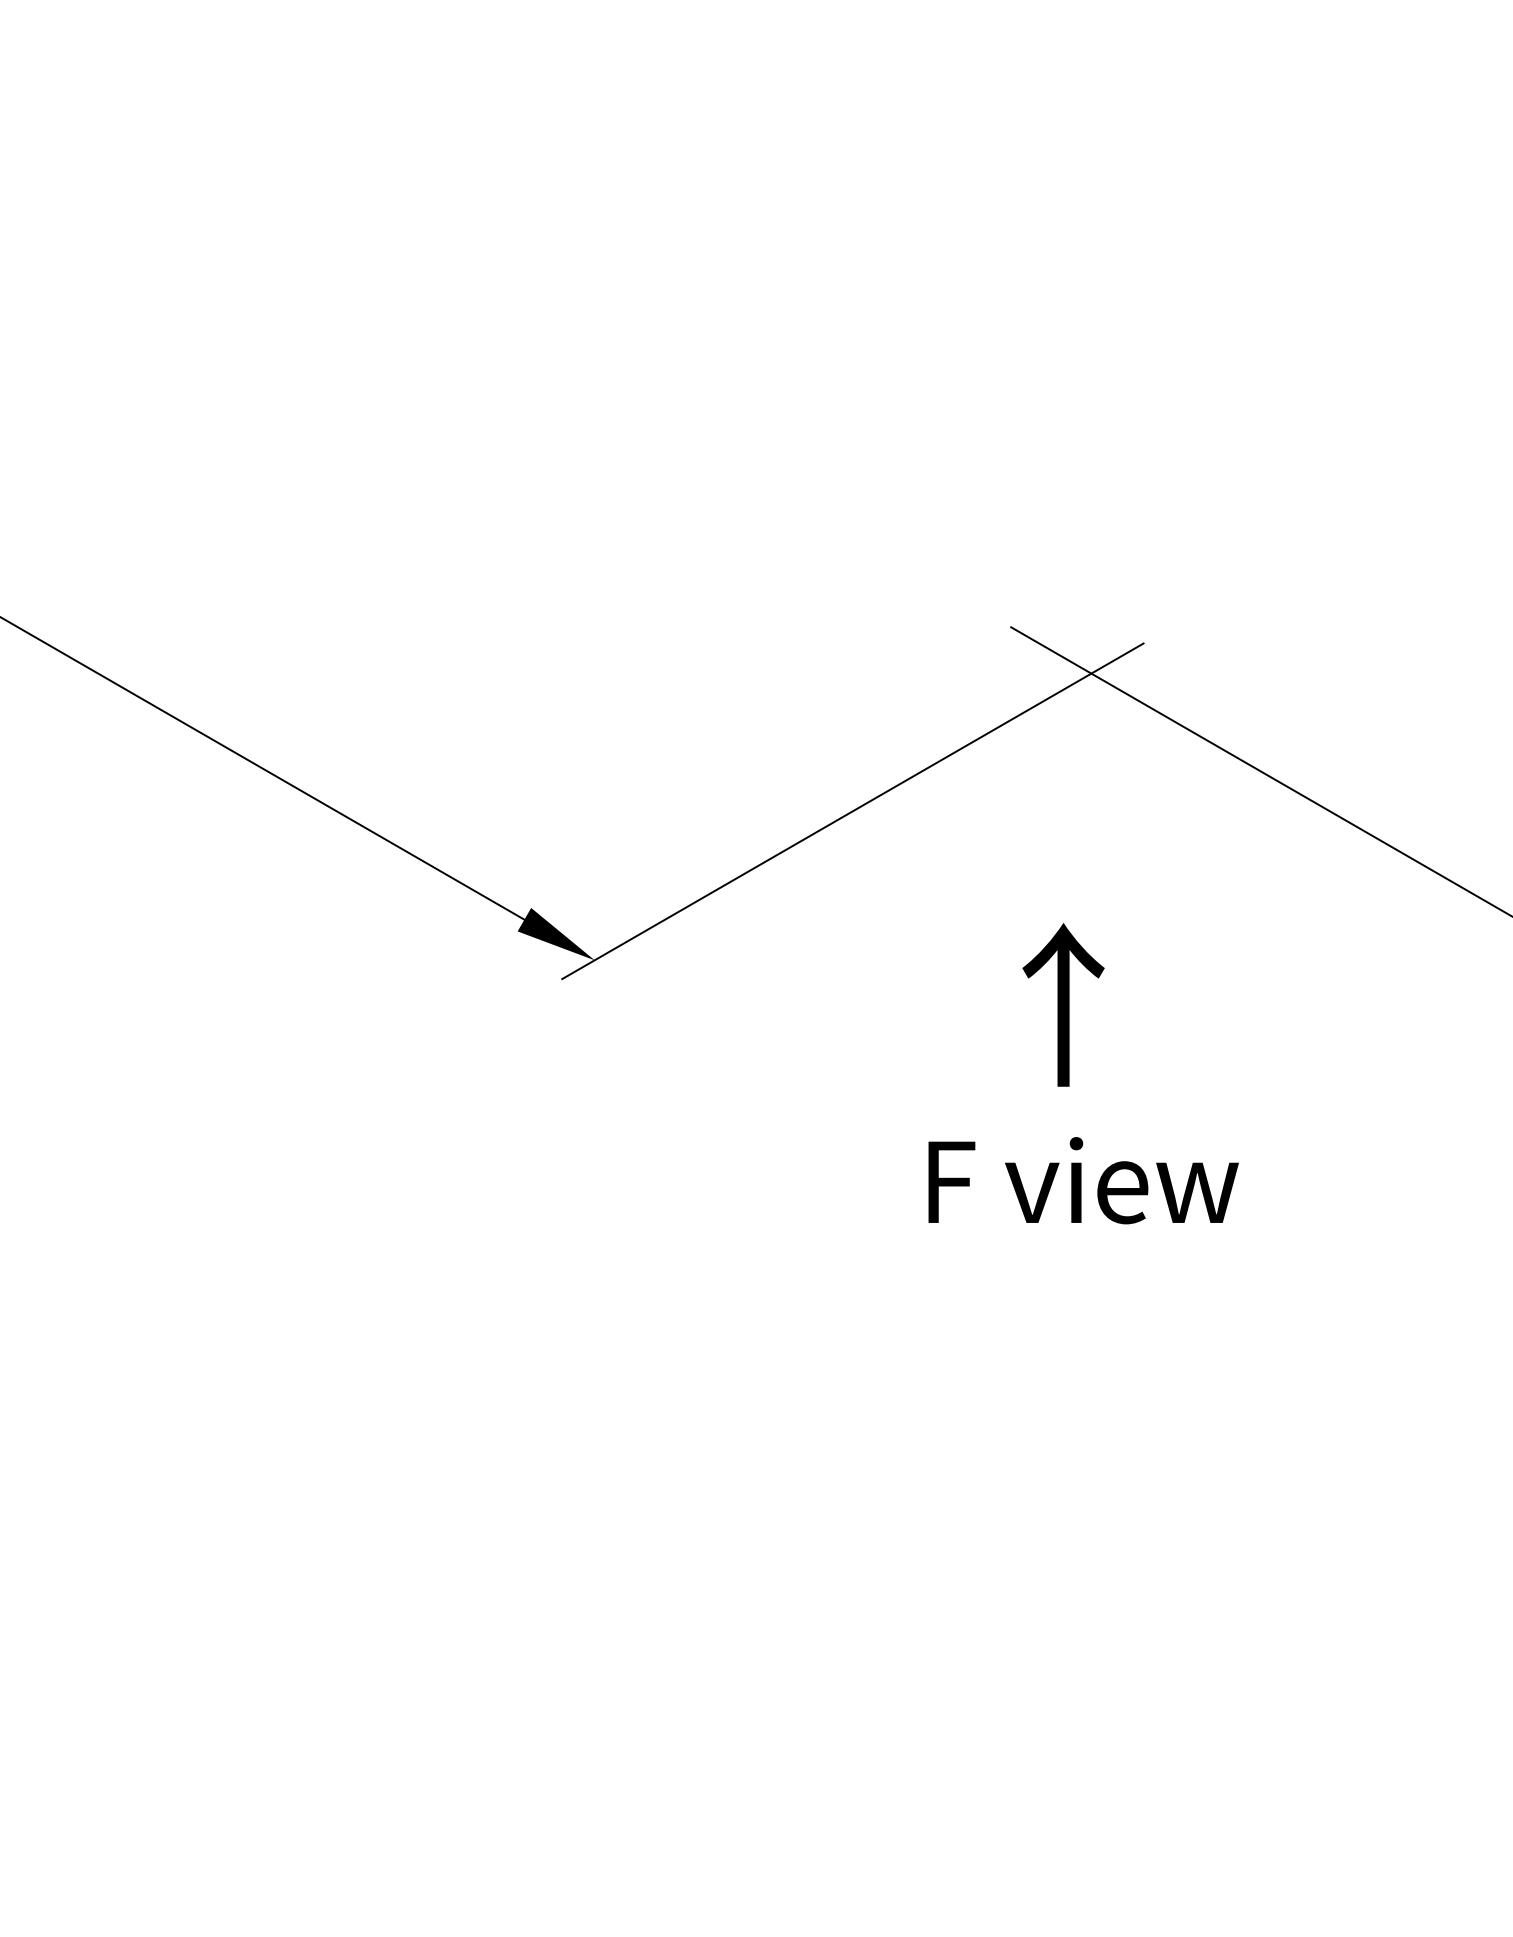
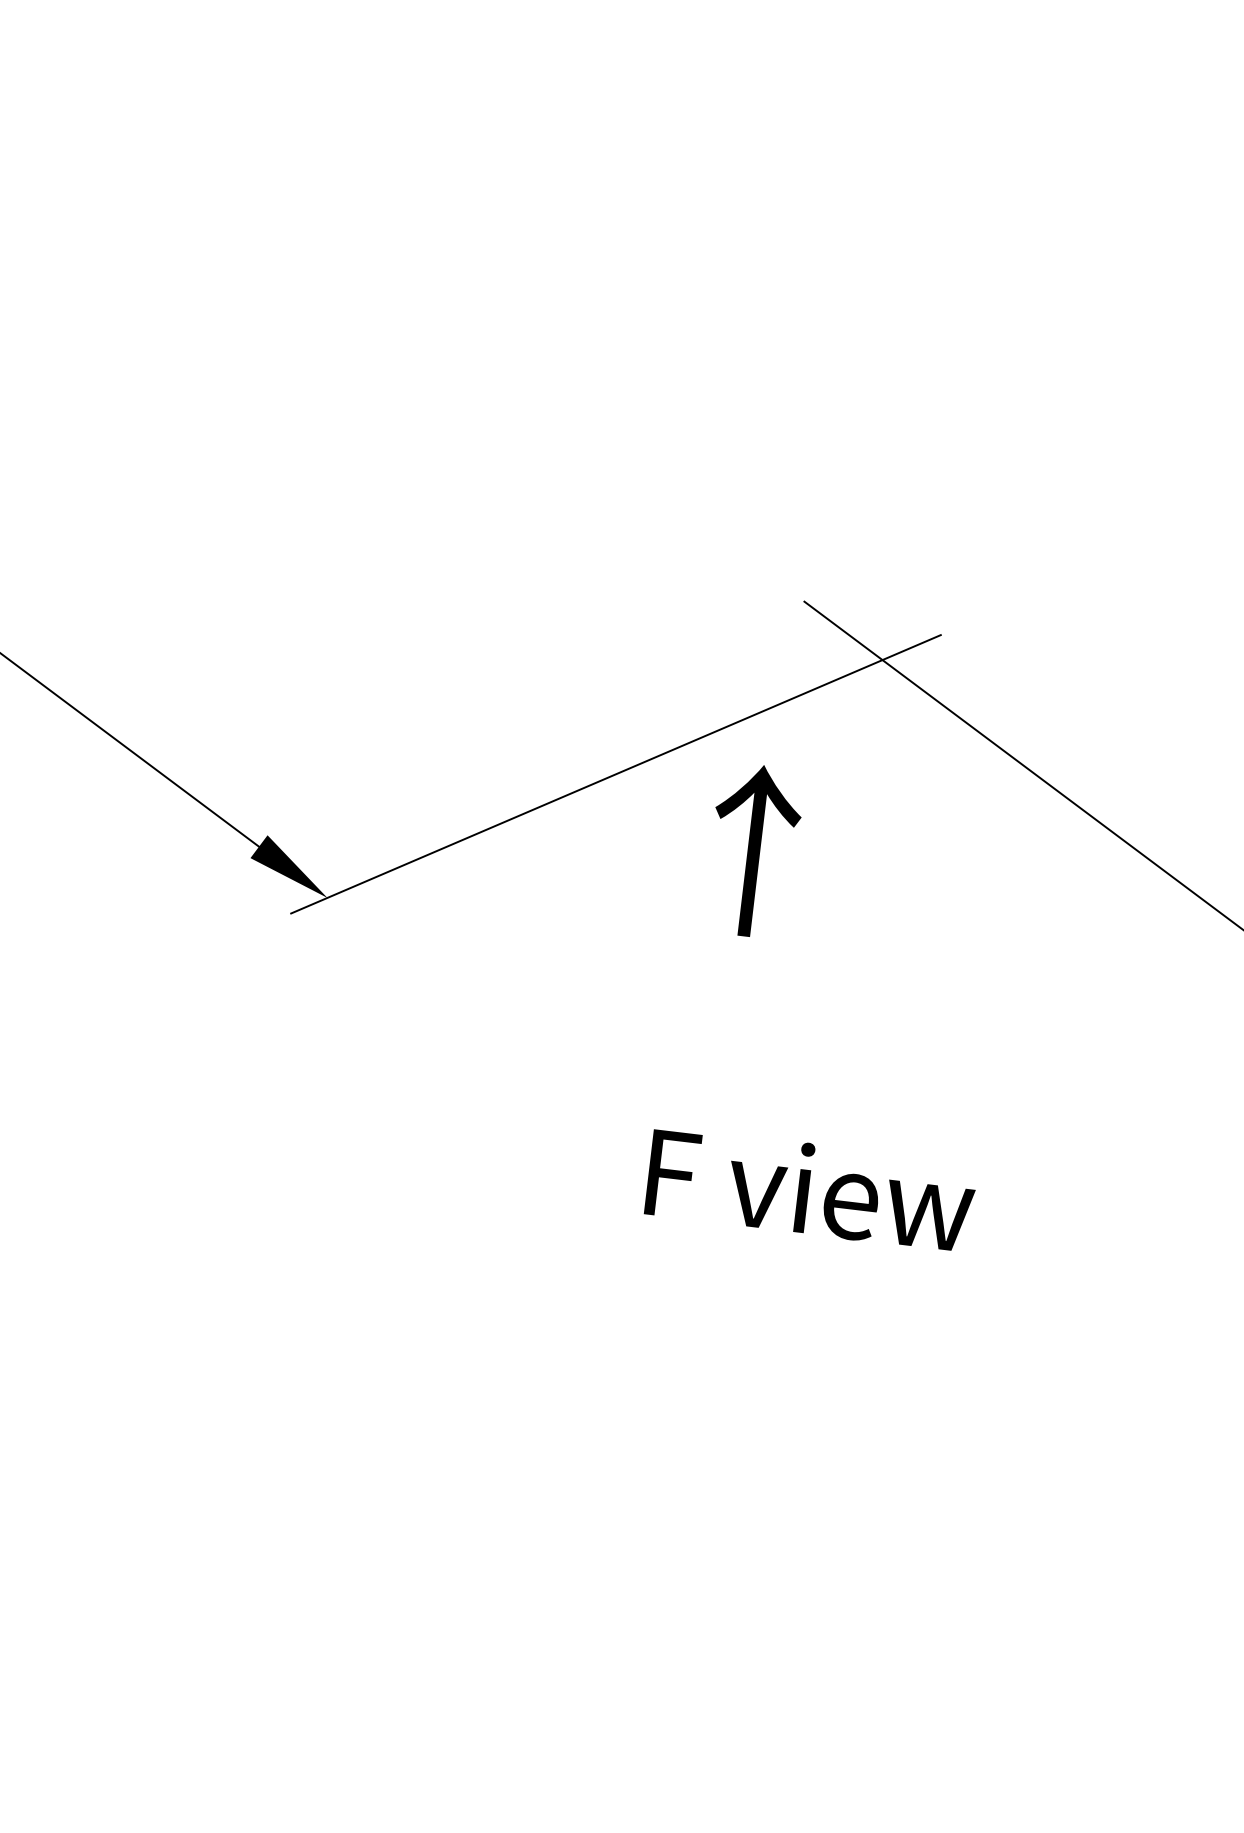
text: (1063, 1004) -> (753, 850), moved

